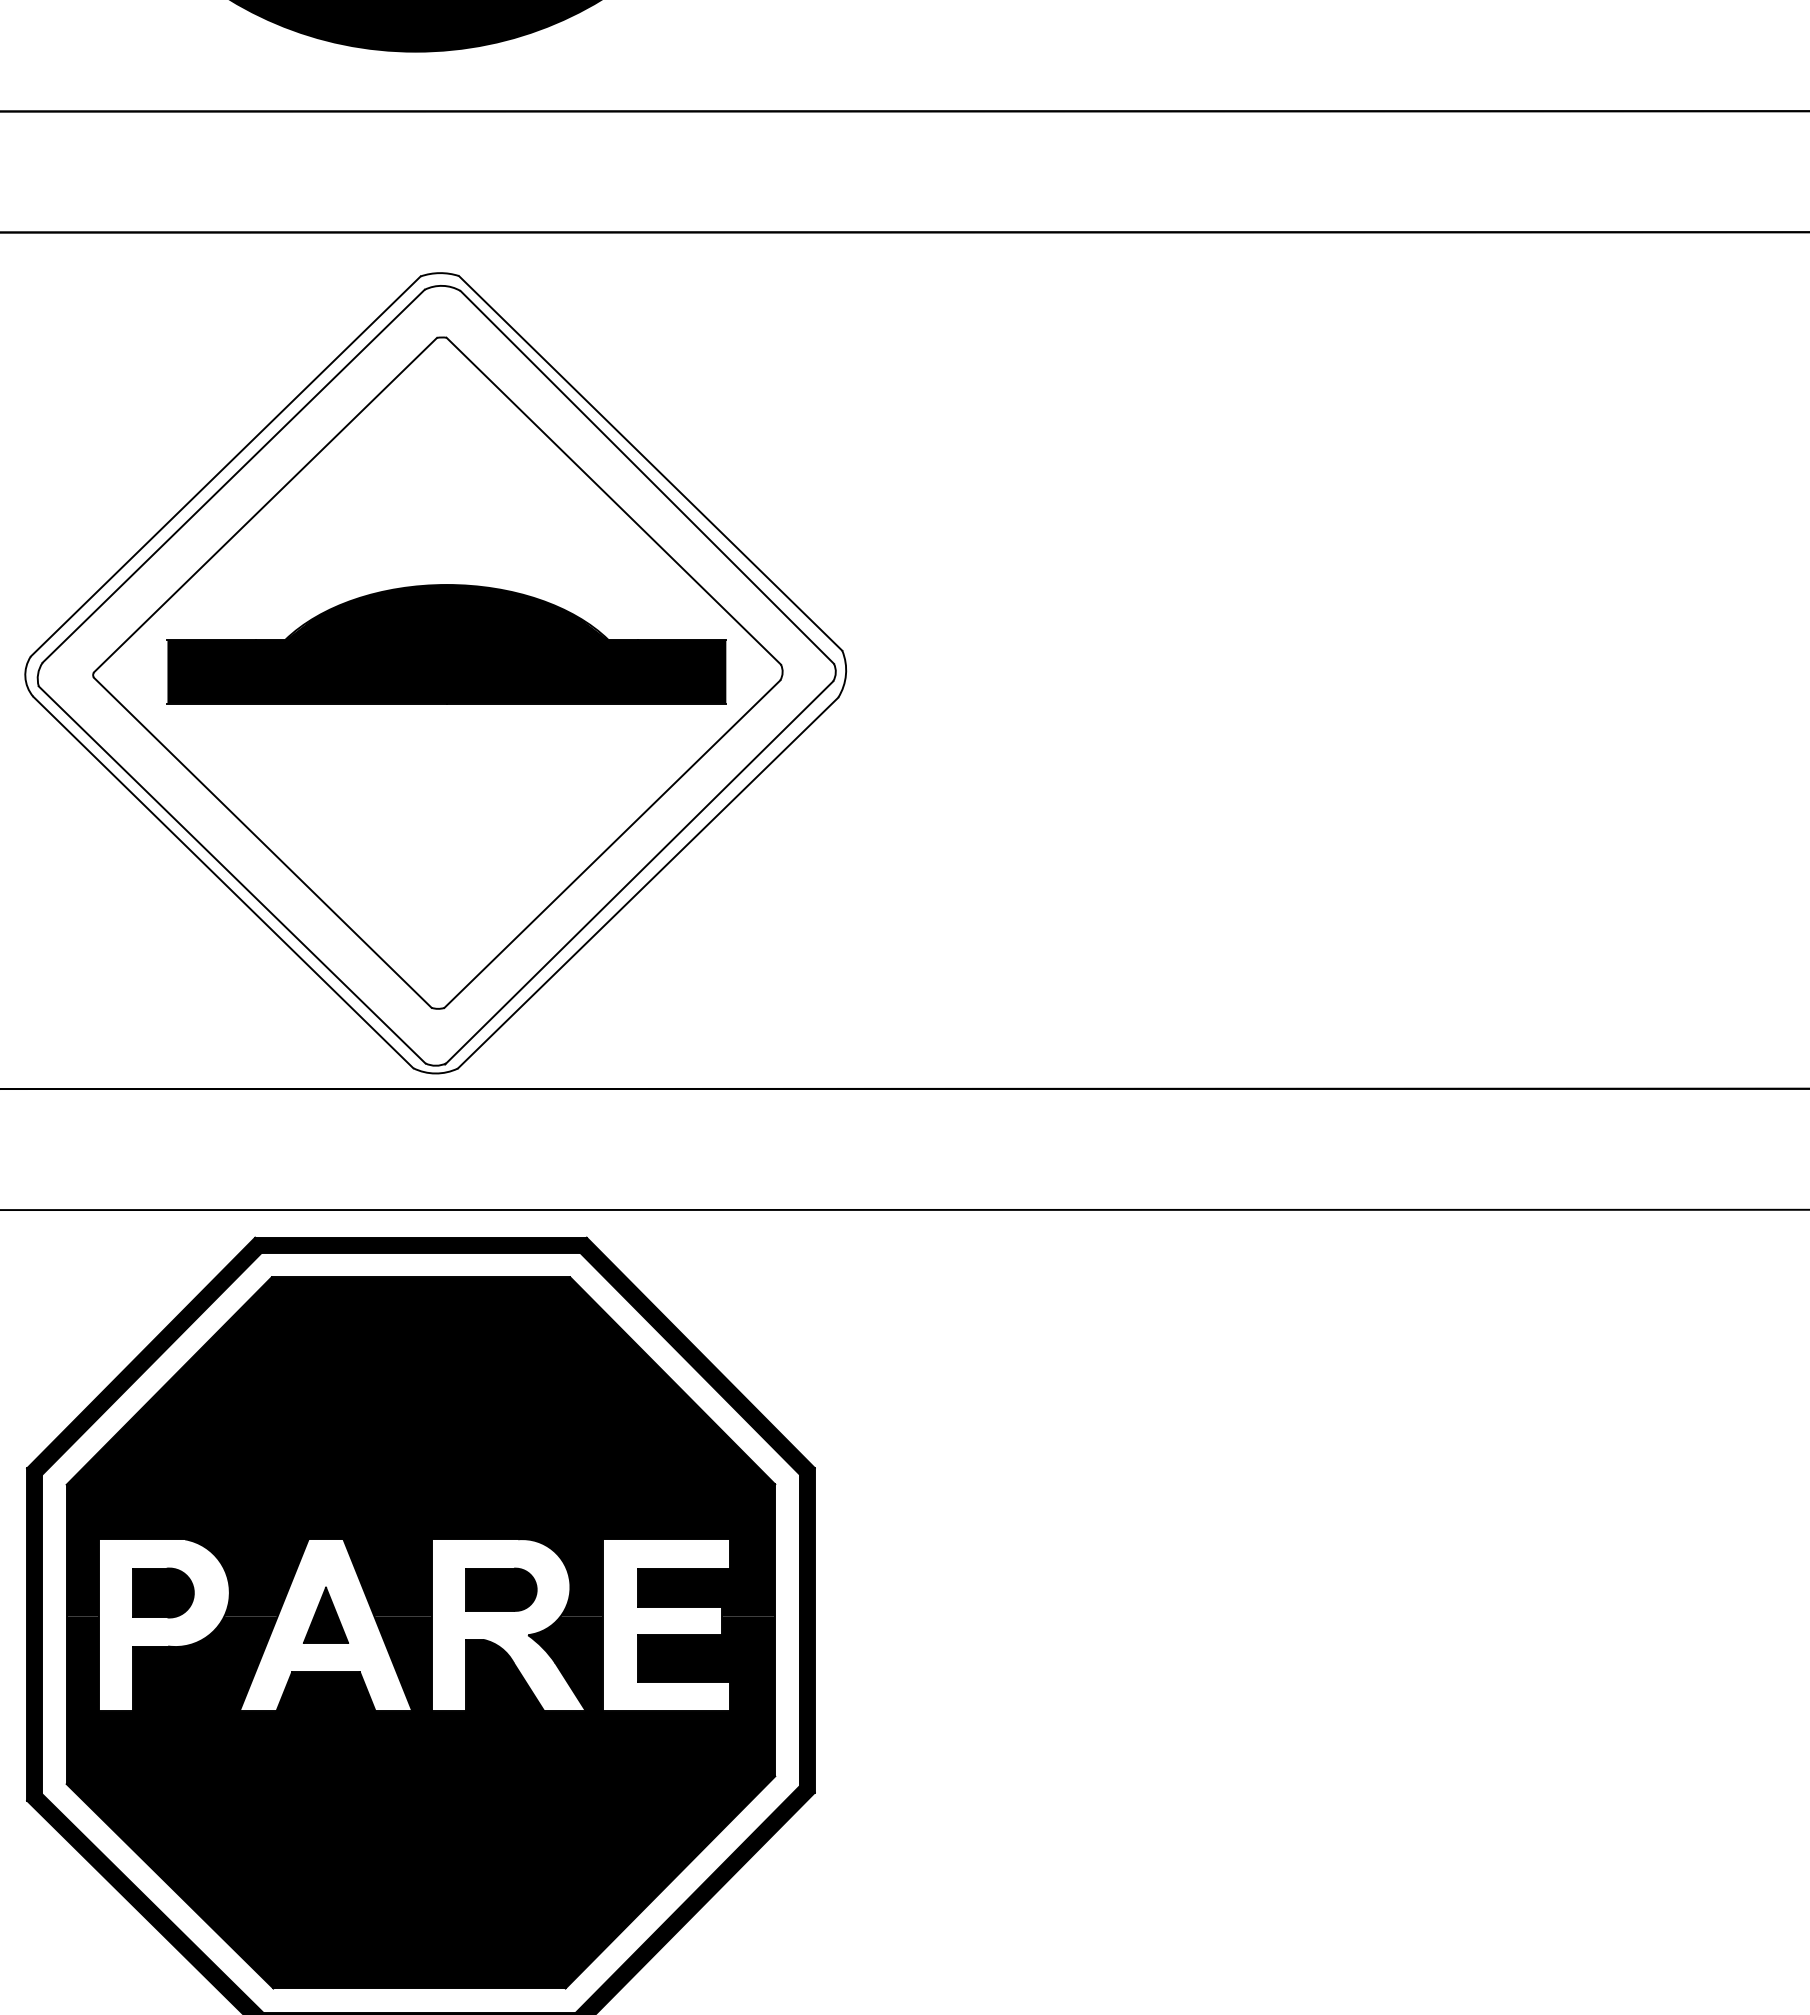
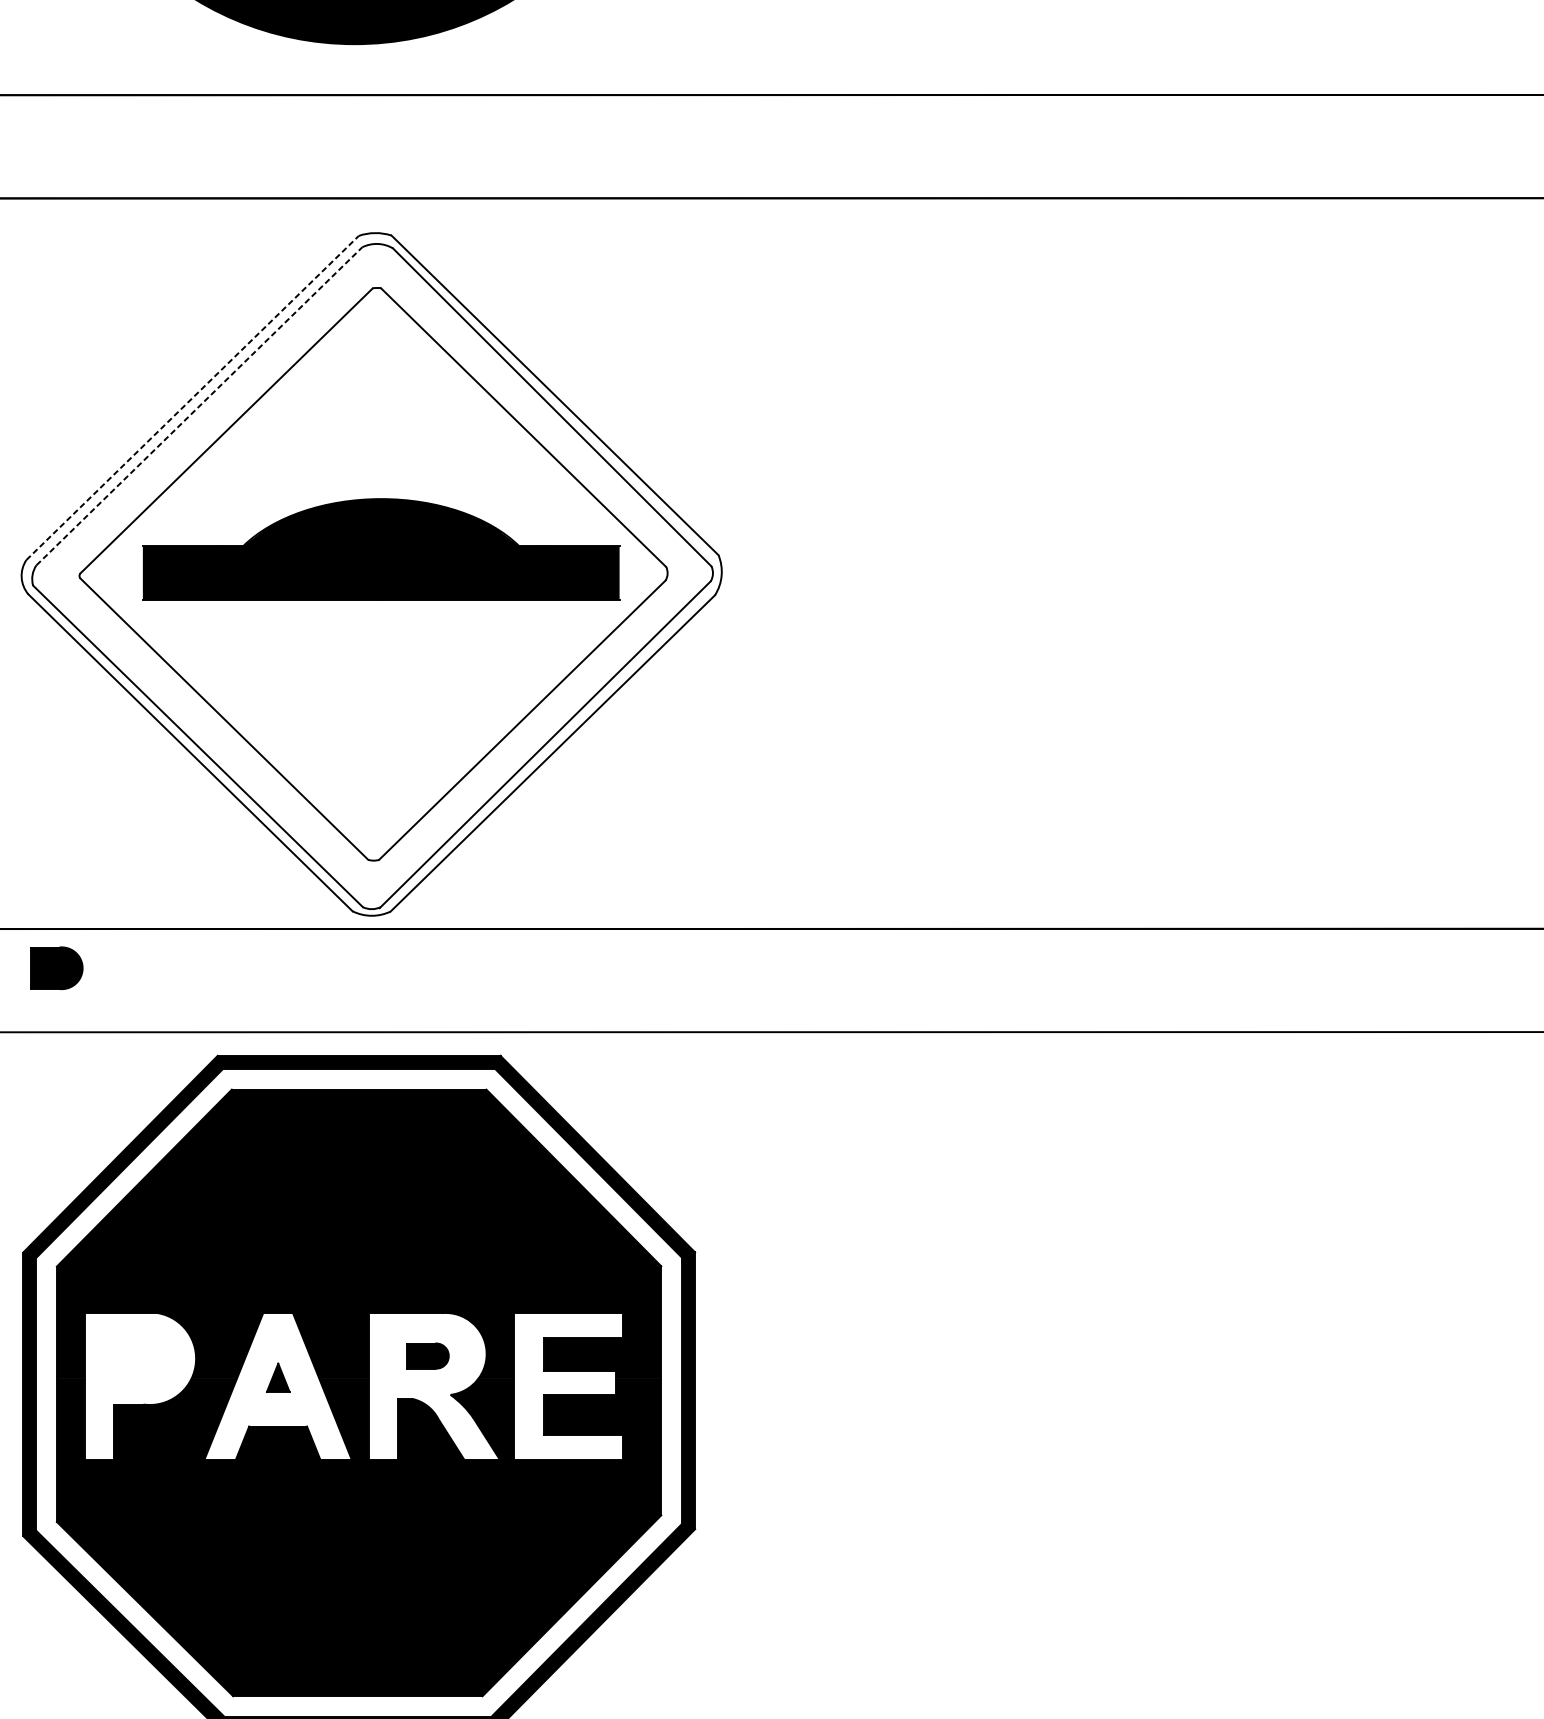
line: (226, 466) -> (193, 398), solid -> dashed
line: (233, 476) -> (199, 406), solid -> dashed
part: (501, 1589) -> (427, 1355), size x0.7
part: (163, 1592) -> (56, 967), moved
part: (326, 1614) -> (278, 1377), size x0.6

